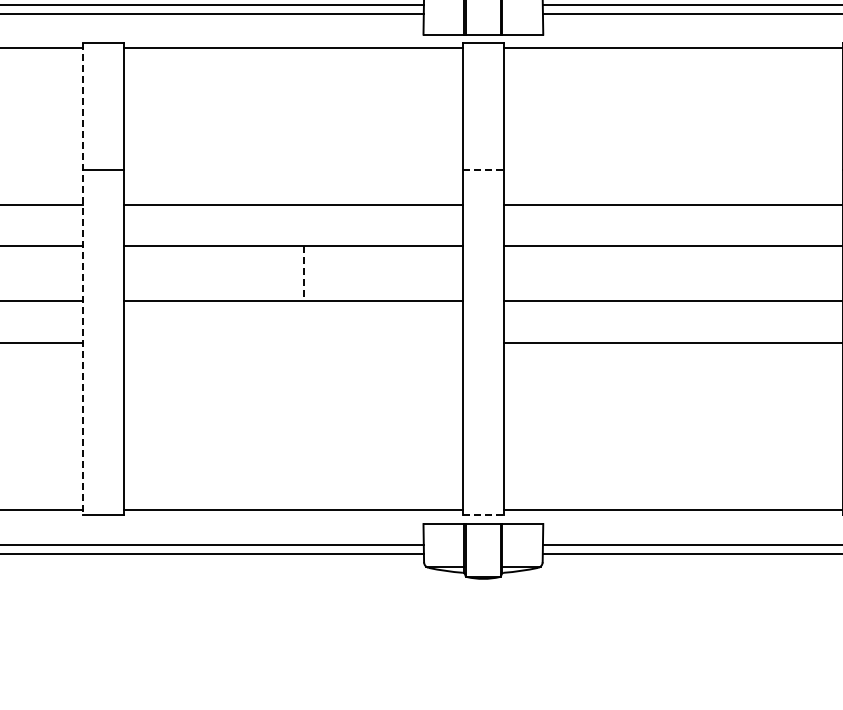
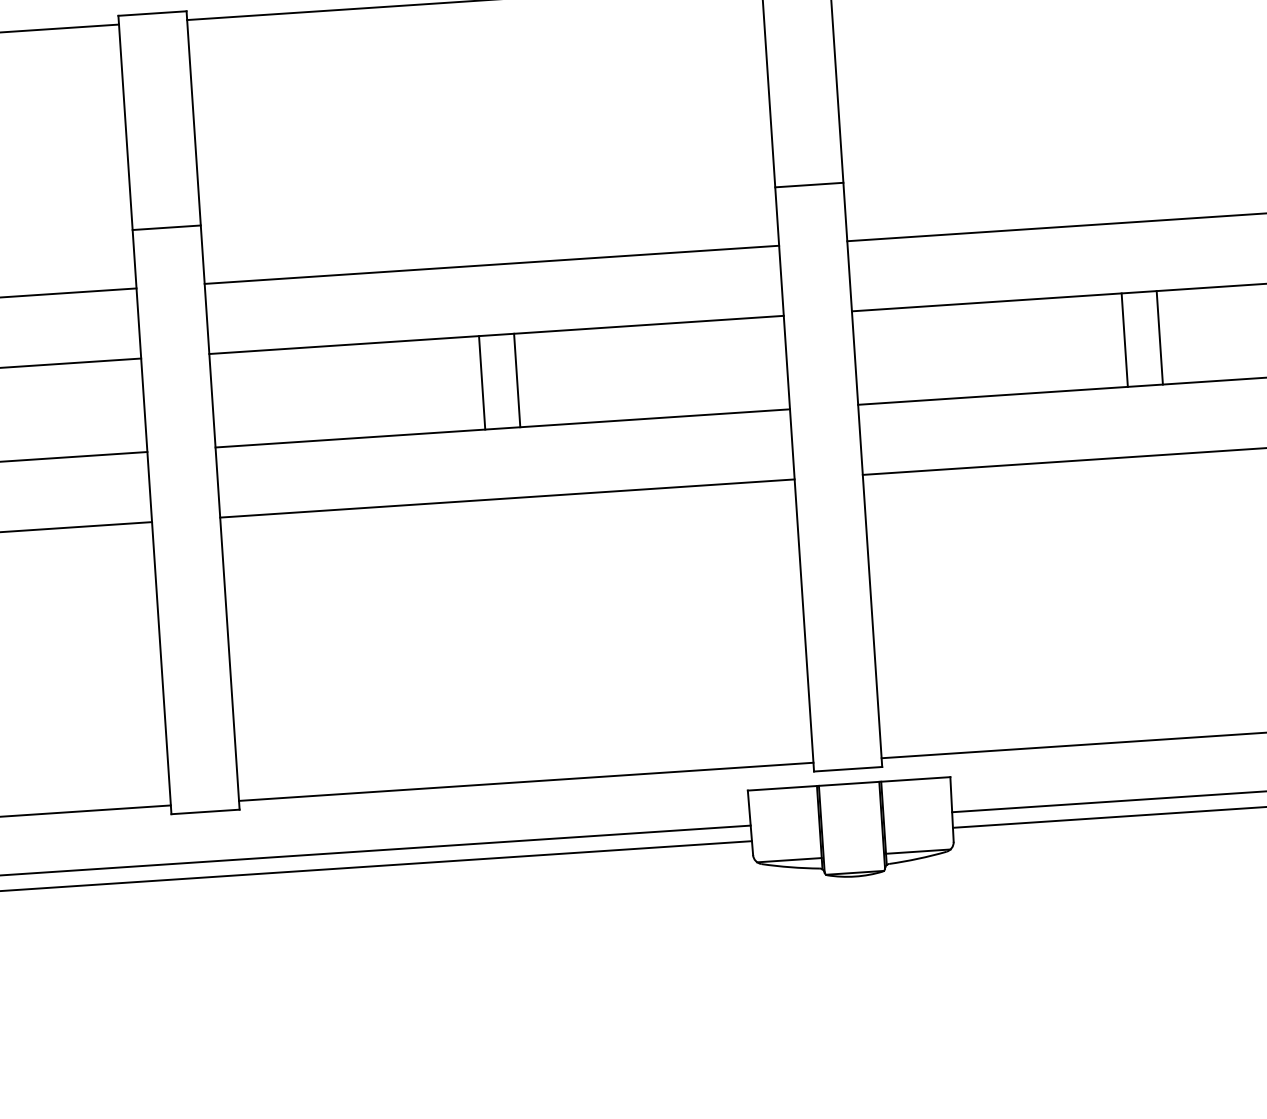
line: (483, 169) -> (809, 184), dashed -> solid
line: (283, 273) -> (482, 382), added
line: (303, 273) -> (516, 380), dashed -> solid
line: (663, 273) -> (1125, 339), added
line: (683, 273) -> (1159, 337), added
line: (83, 279) -> (145, 415), dashed -> solid
line: (293, 342) -> (507, 498), added
line: (483, 515) -> (848, 769), dashed -> solid

